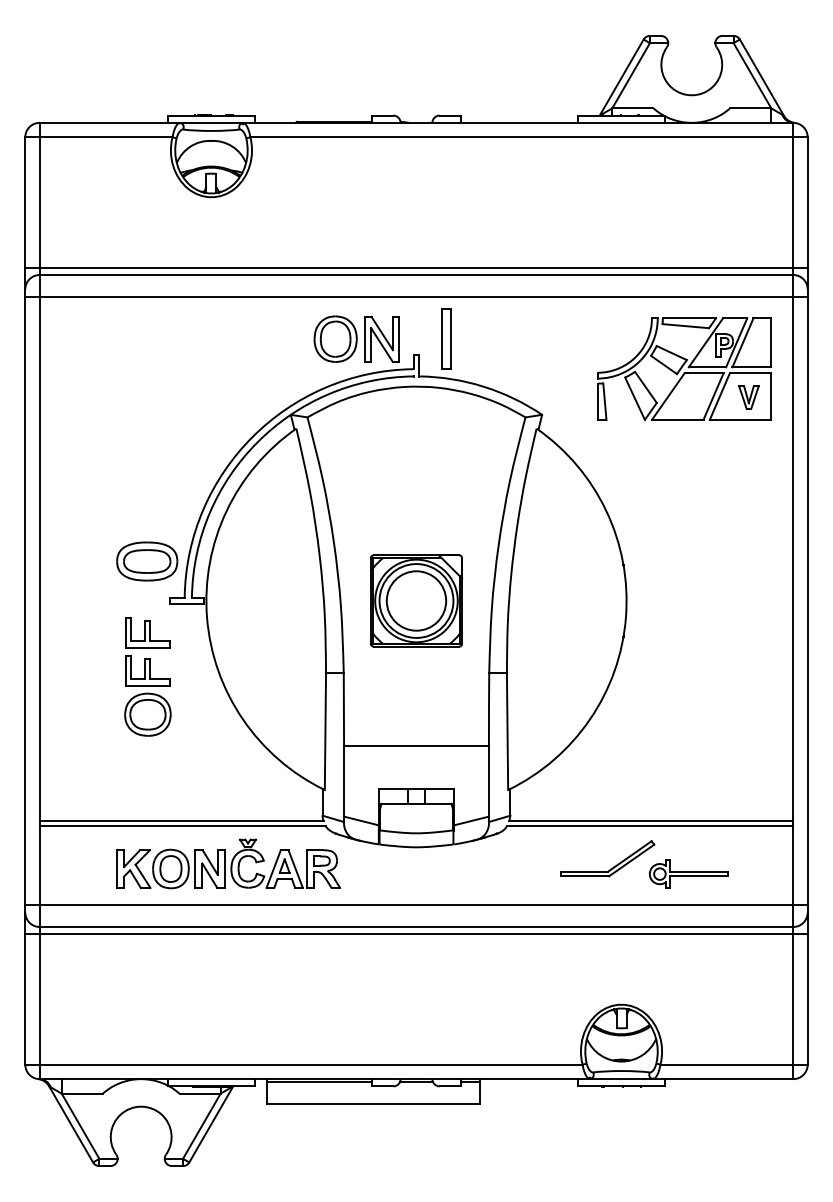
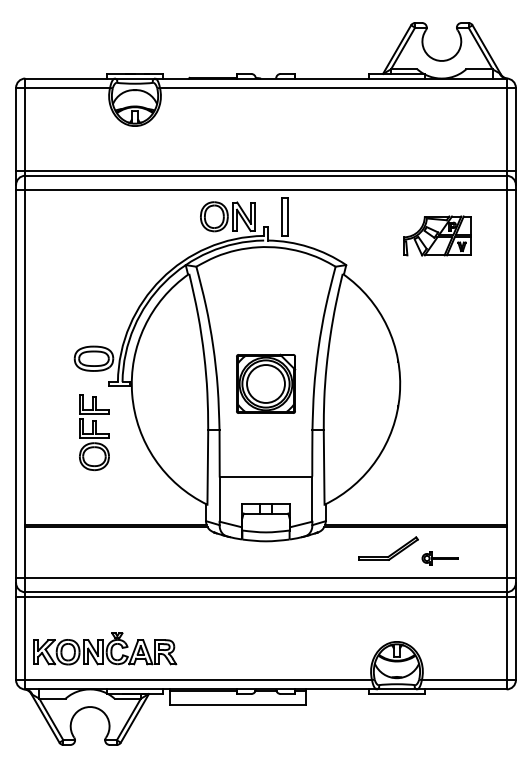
part: (684, 368) -> (437, 235), size x0.6
part: (229, 863) -> (105, 648), moved
part: (688, 874) -> (439, 558), size x0.7

